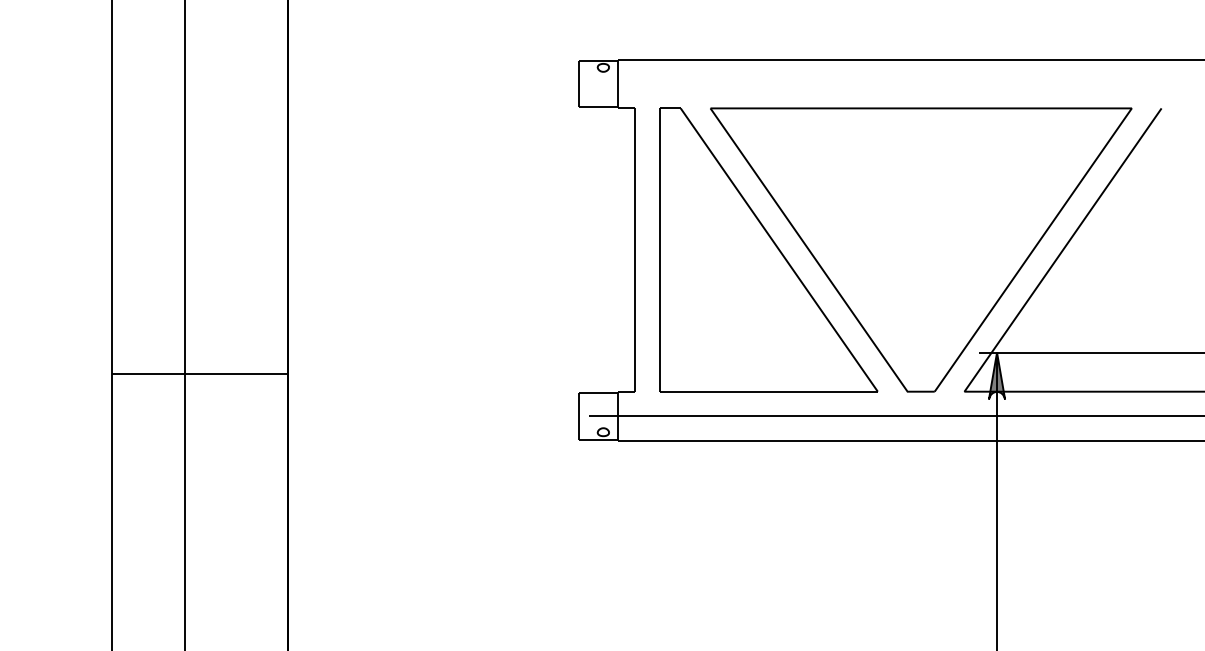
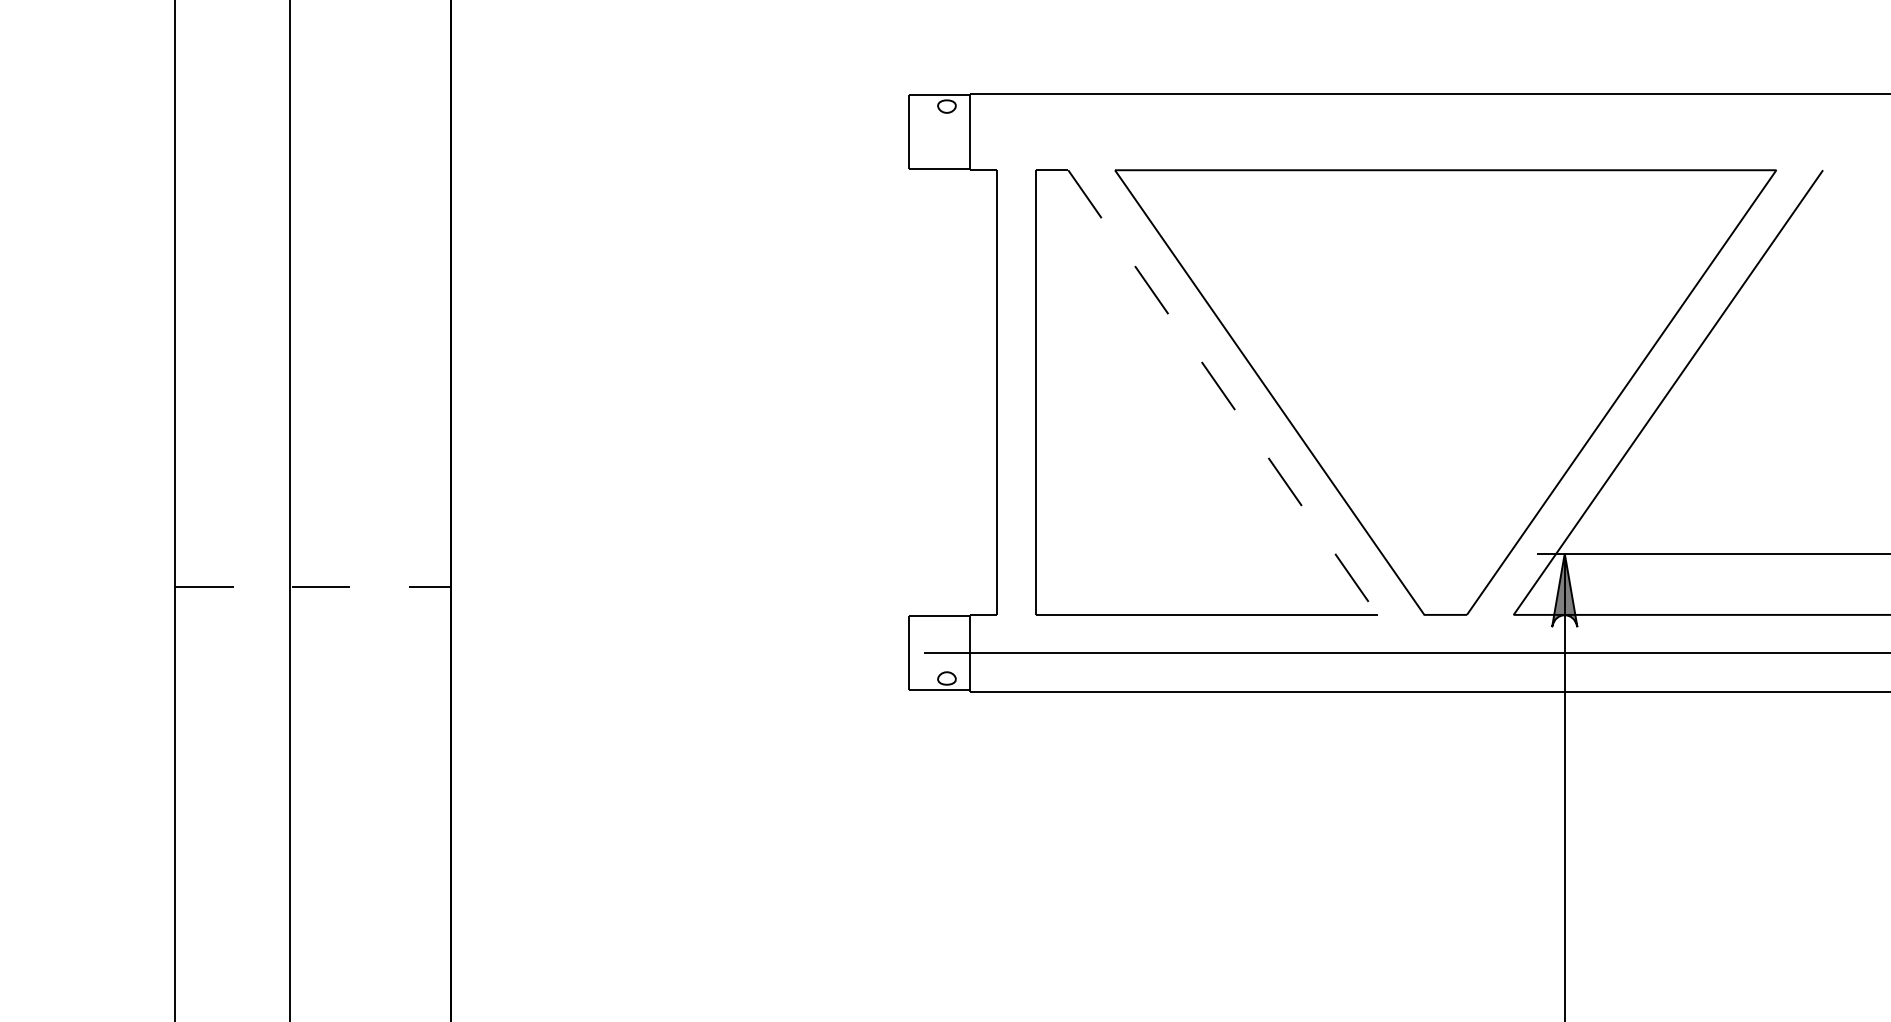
line: (779, 250) -> (1223, 393), solid -> dashed
line: (199, 373) -> (312, 586), solid -> dashed

